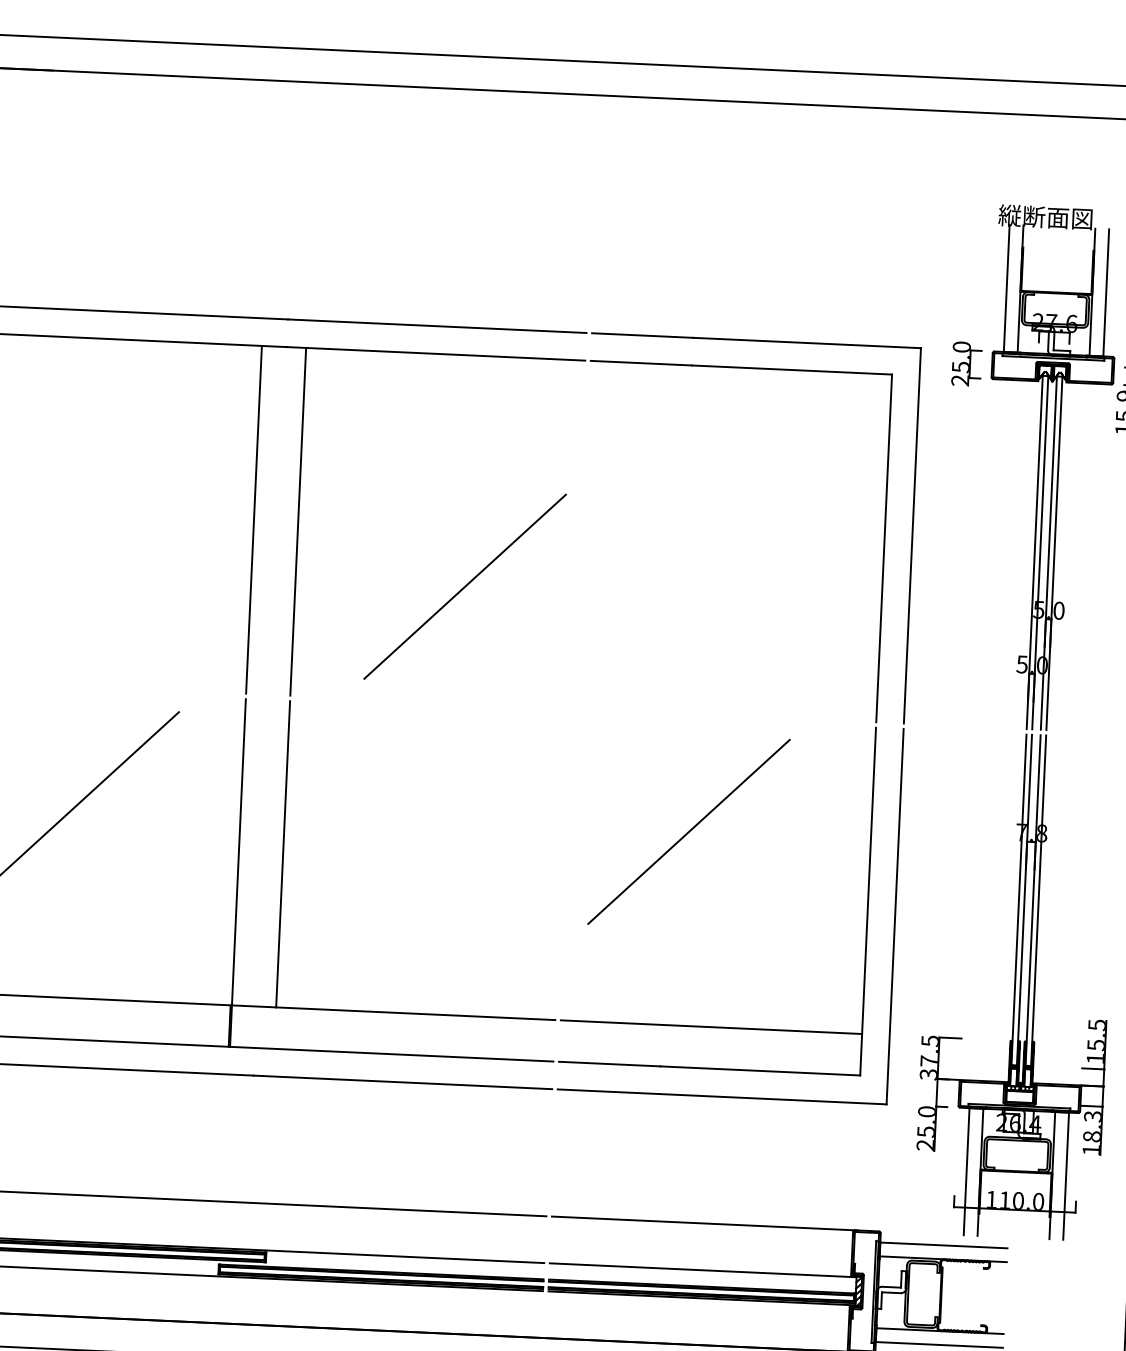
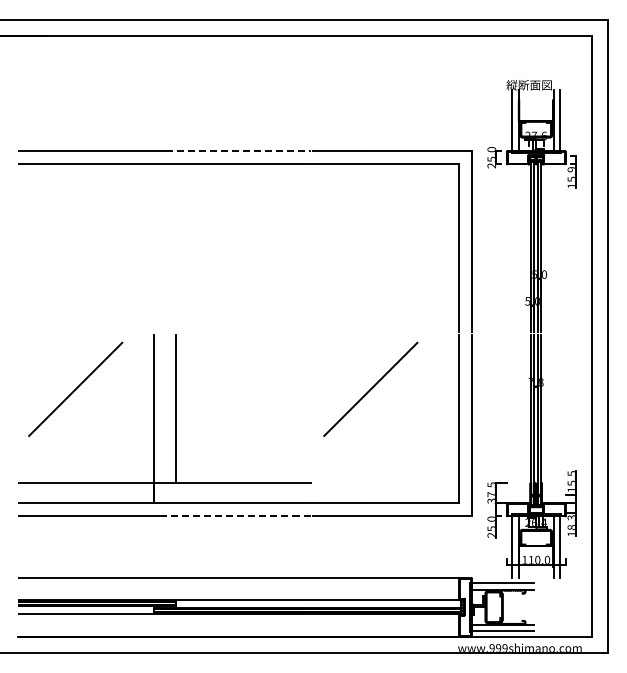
line: (437, 327) -> (238, 151), solid -> dashed
line: (254, 519) -> (154, 248), removed
line: (297, 521) -> (175, 248), removed
line: (465, 585) -> (257, 275), removed
line: (710, 1028) -> (385, 483), removed
line: (401, 1082) -> (237, 516), solid -> dashed

